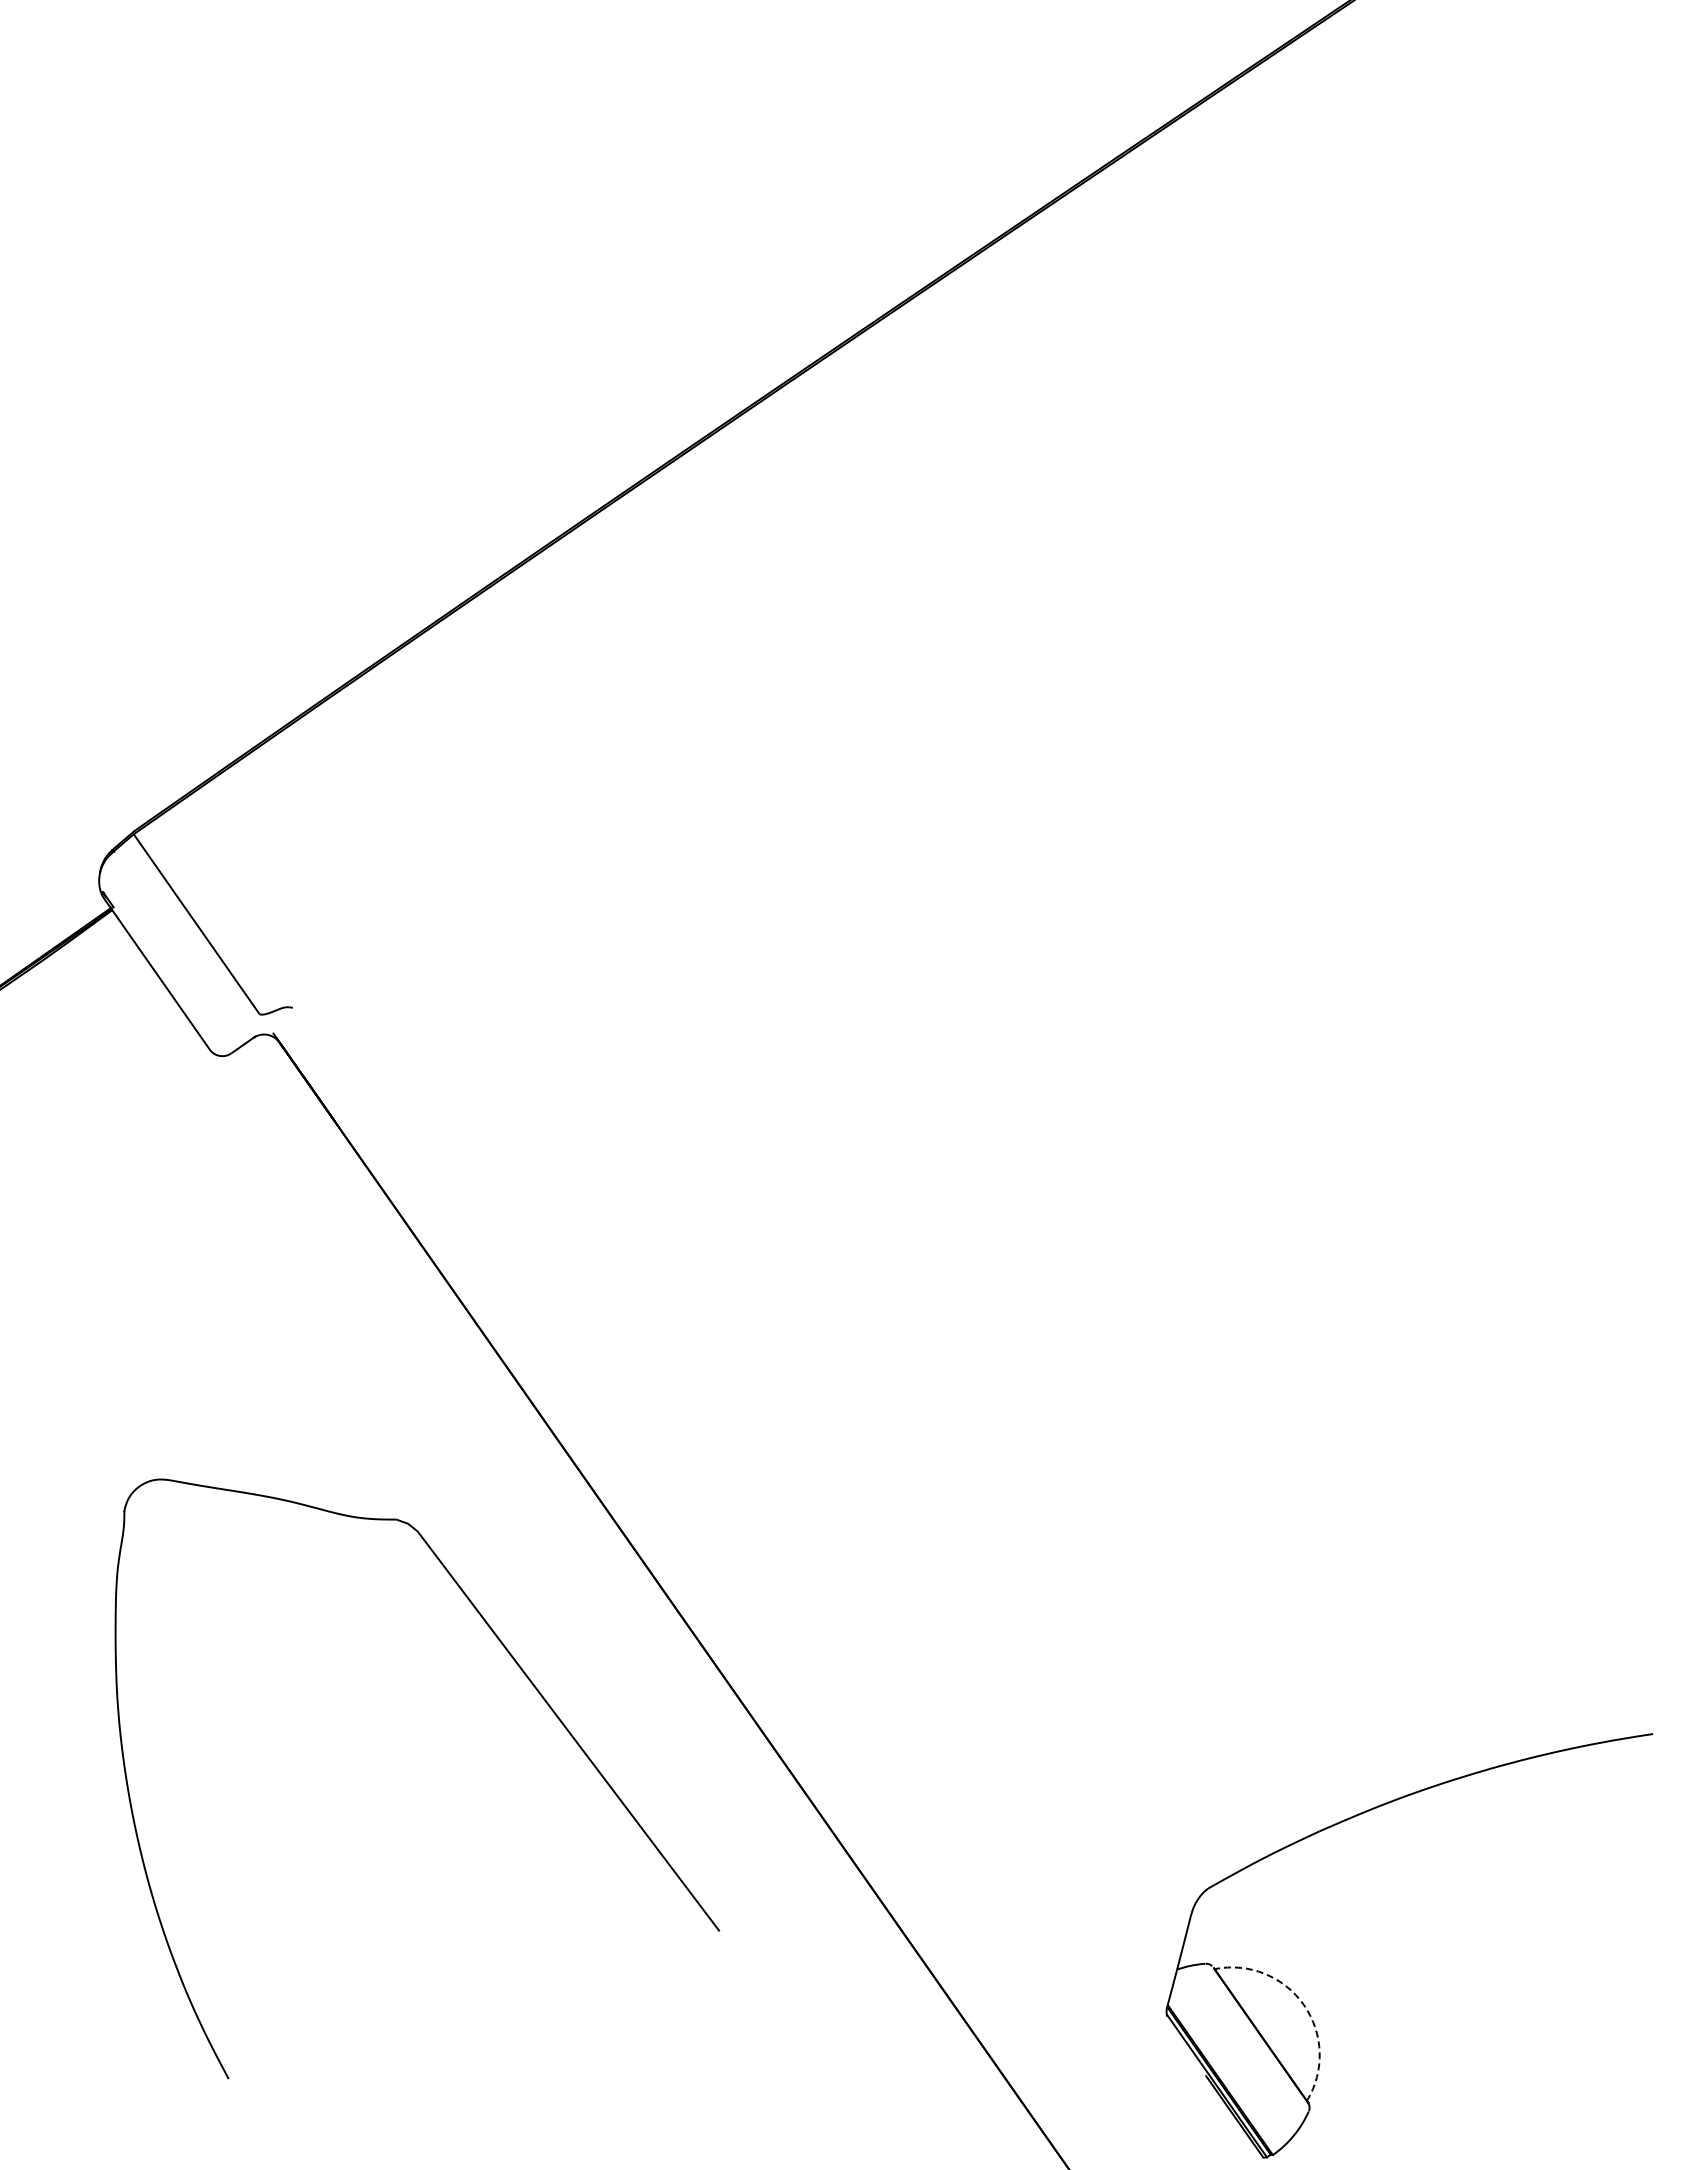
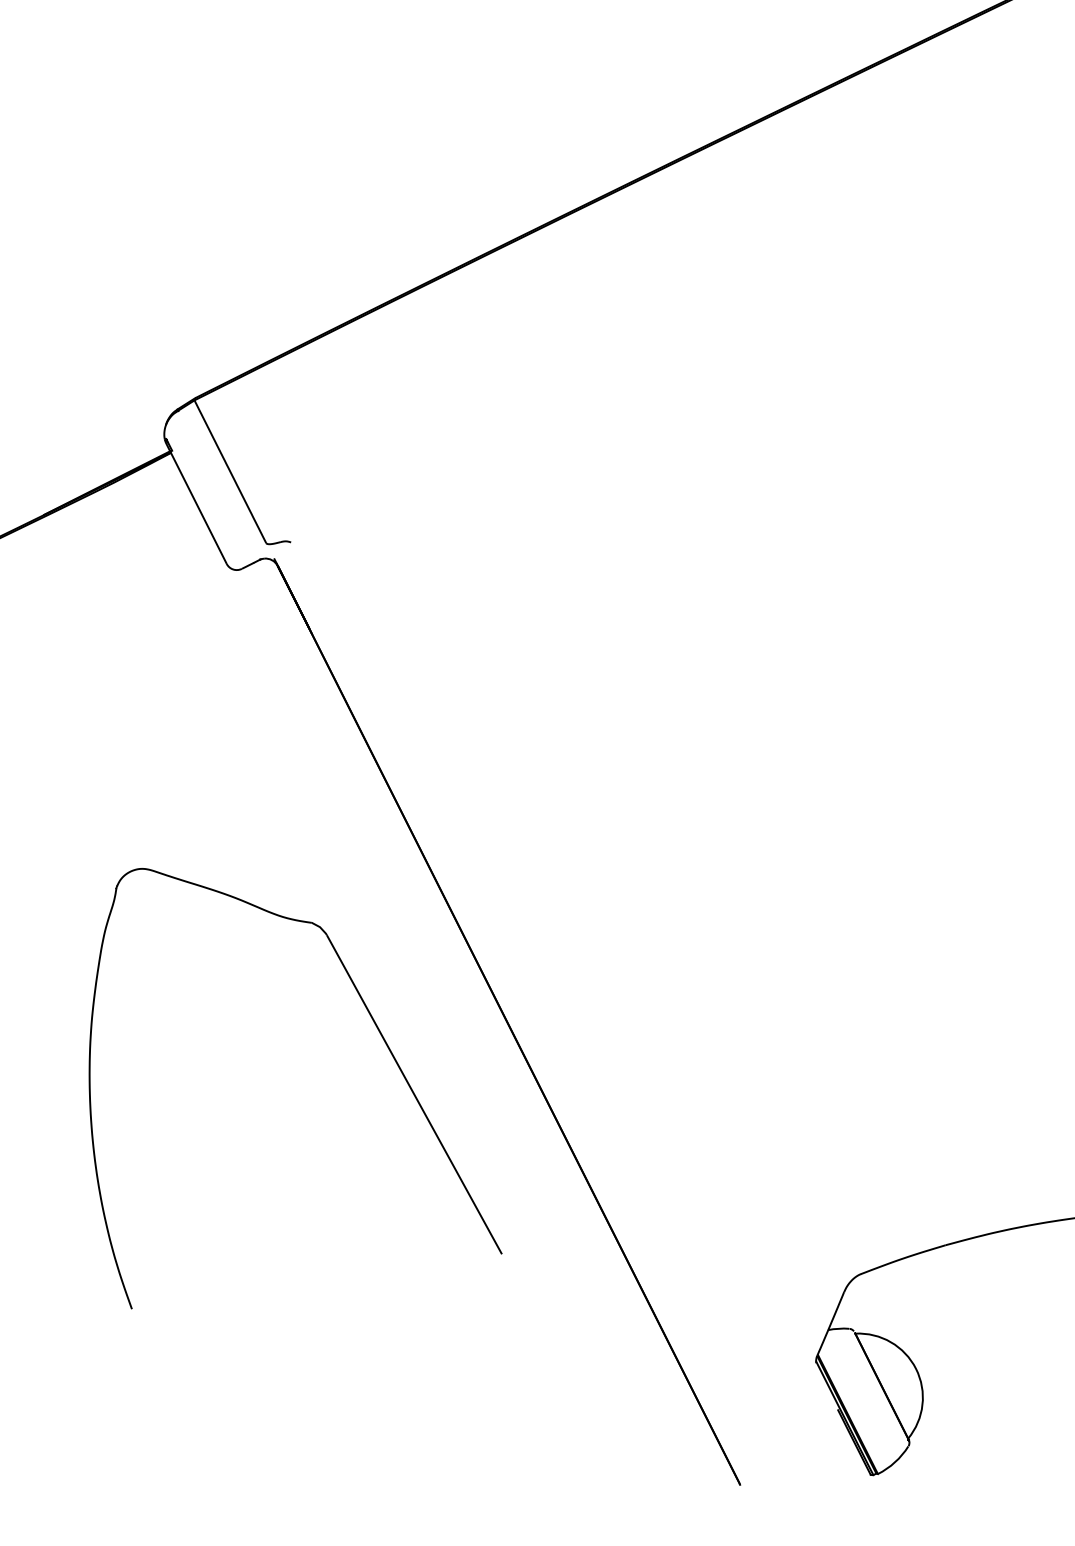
arc: (1303, 2004) -> (915, 1368), dashed -> solid

